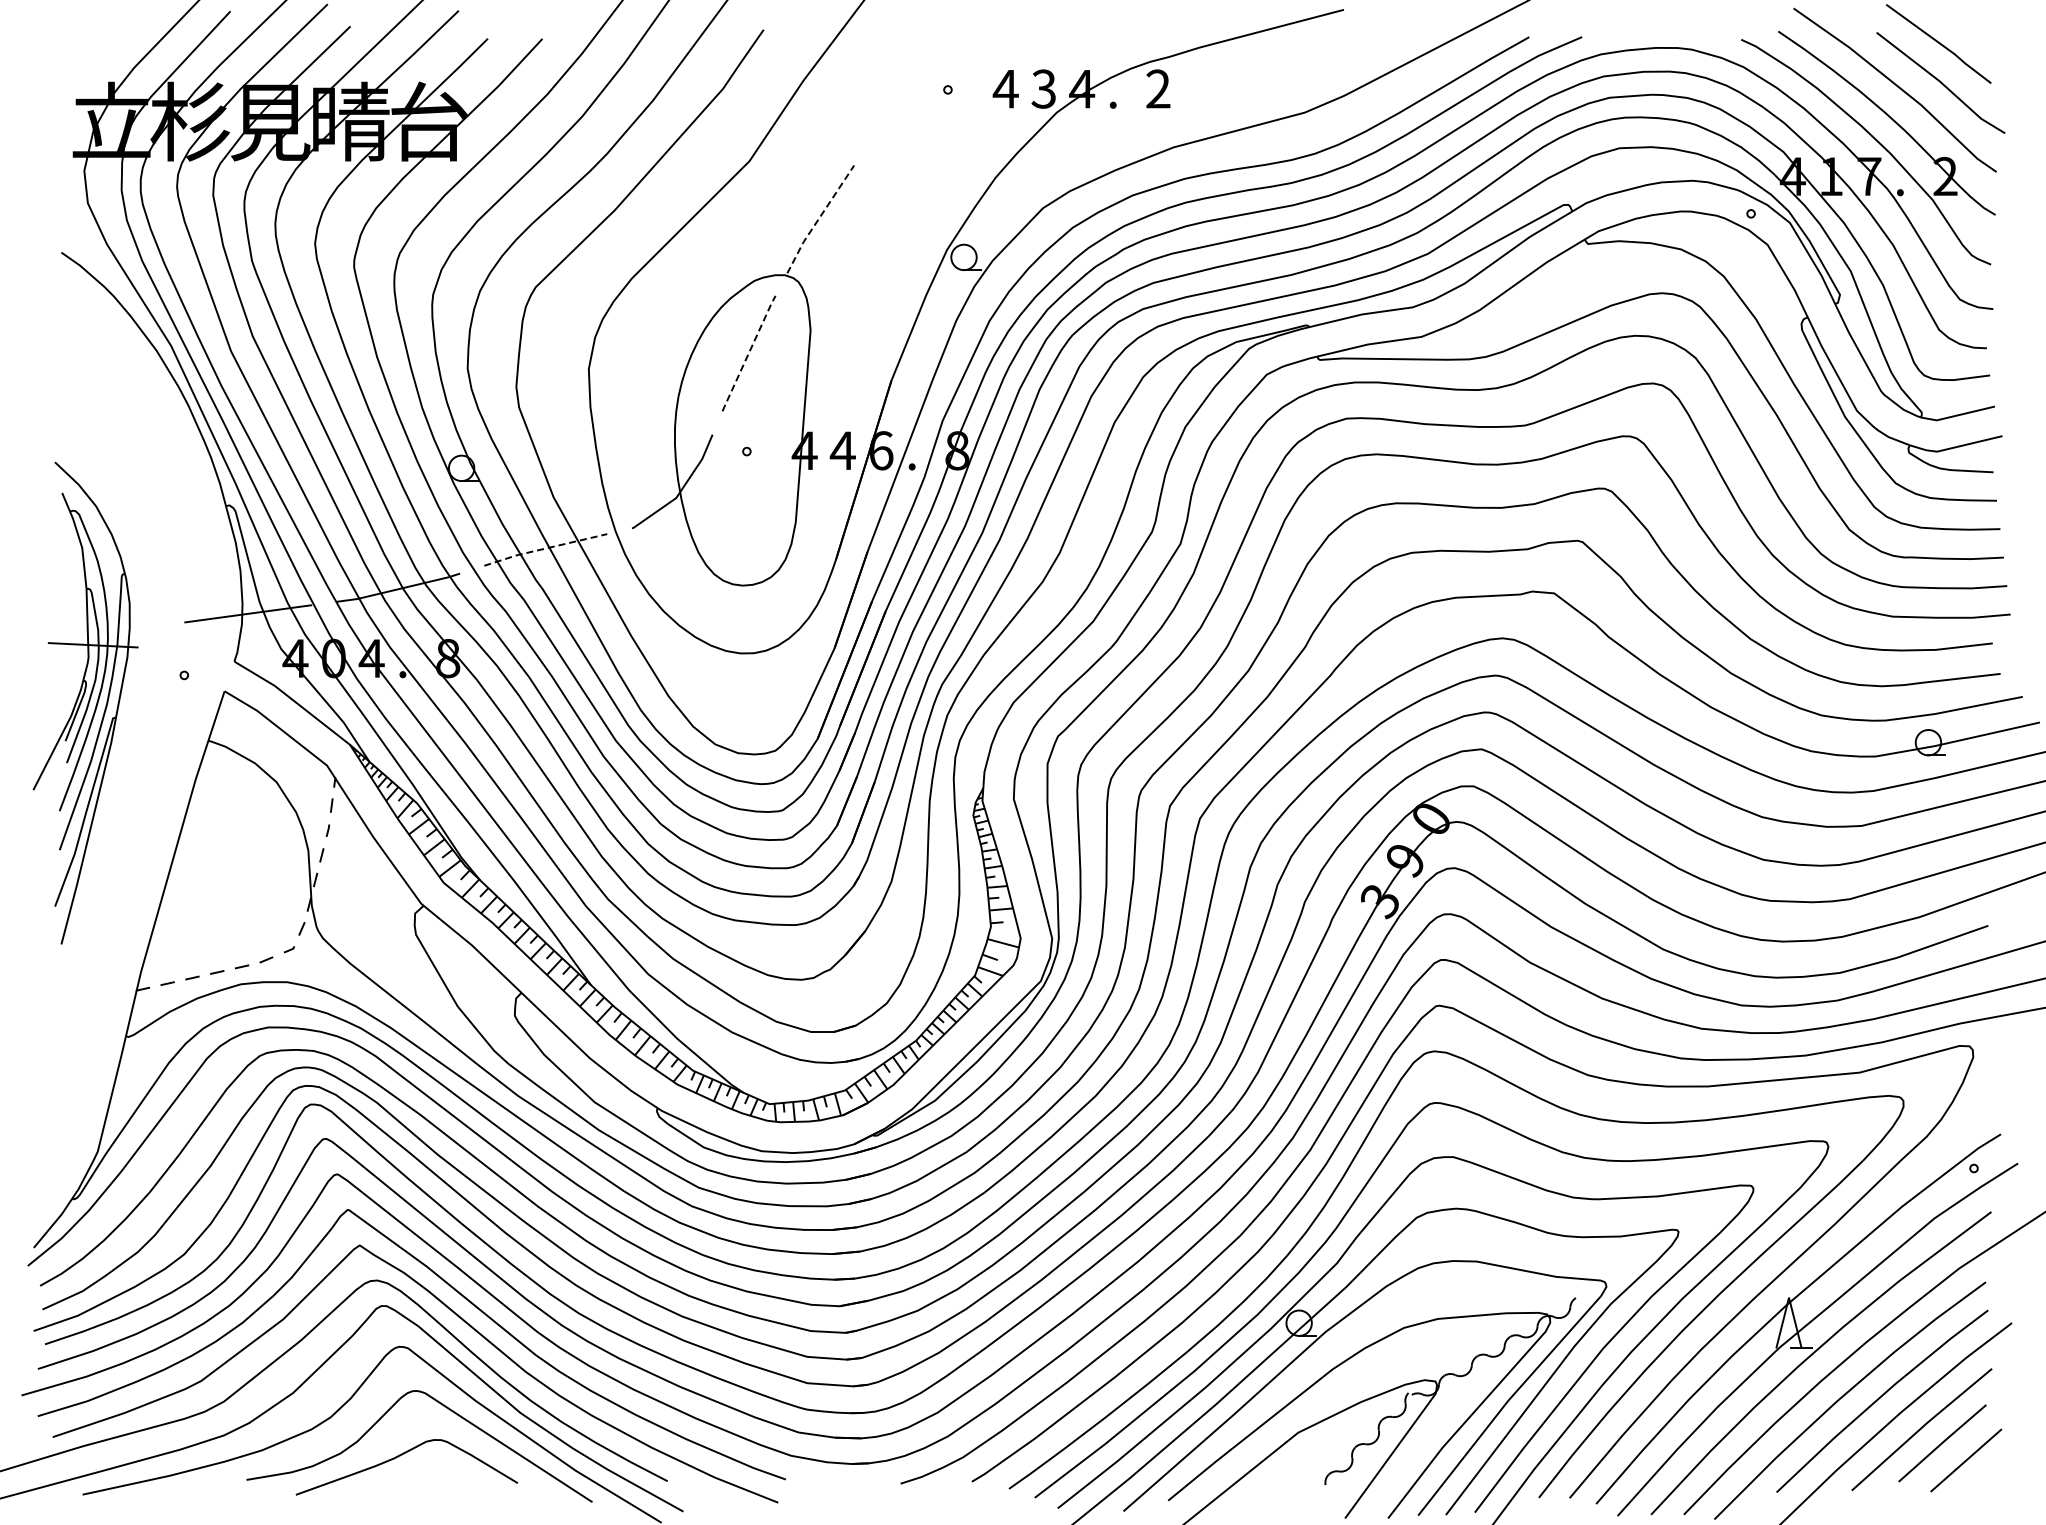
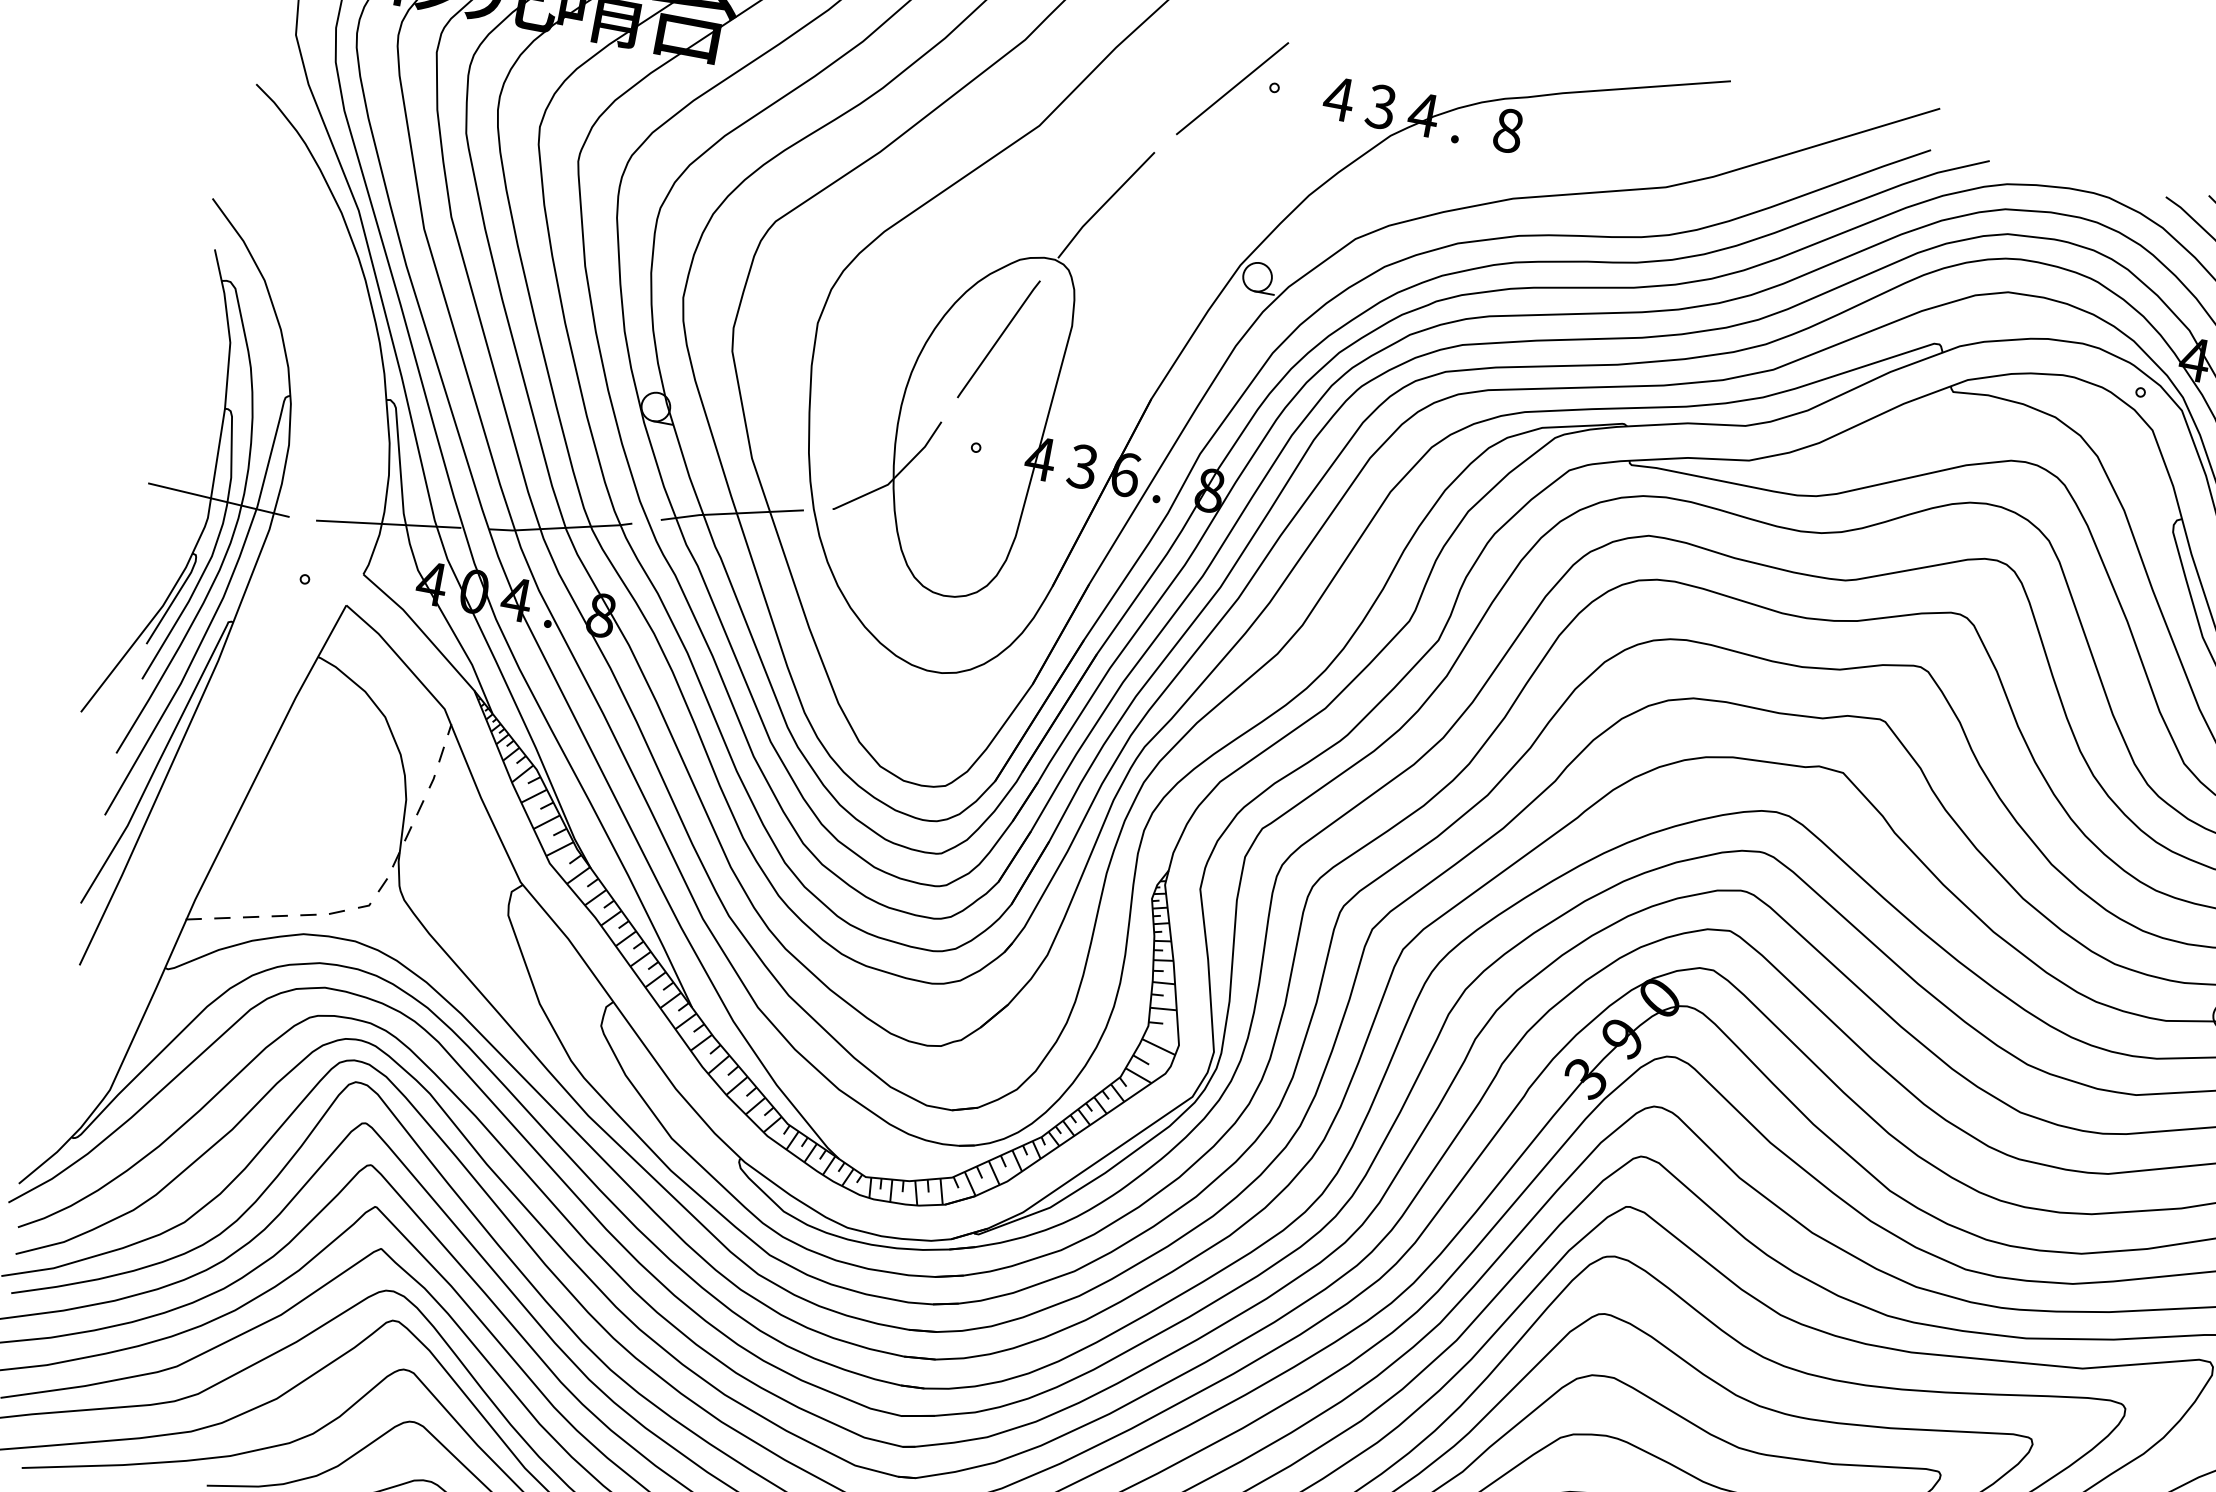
text: (1158, 88) -> (1508, 130), 2 -> 8
line: (911, 97) -> (1232, 88), added
line: (819, 218) -> (1105, 204), dashed -> solid
line: (748, 353) -> (998, 339), dashed -> solid
text: (842, 450) -> (1082, 466), 4 -> 3
line: (545, 548) -> (732, 513), dashed -> solid
part: (85, 702) -> (189, 588), size x1.43

